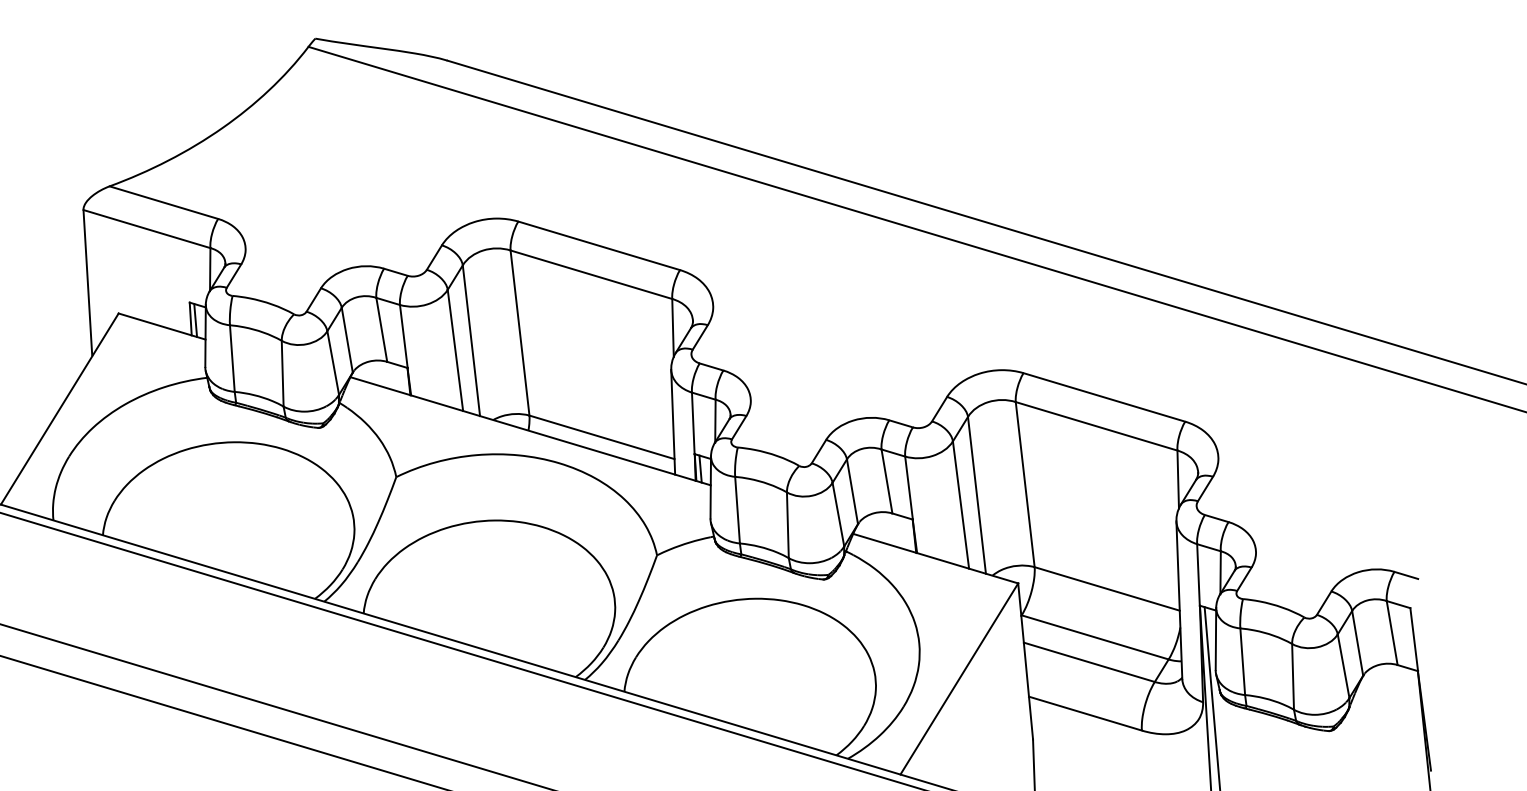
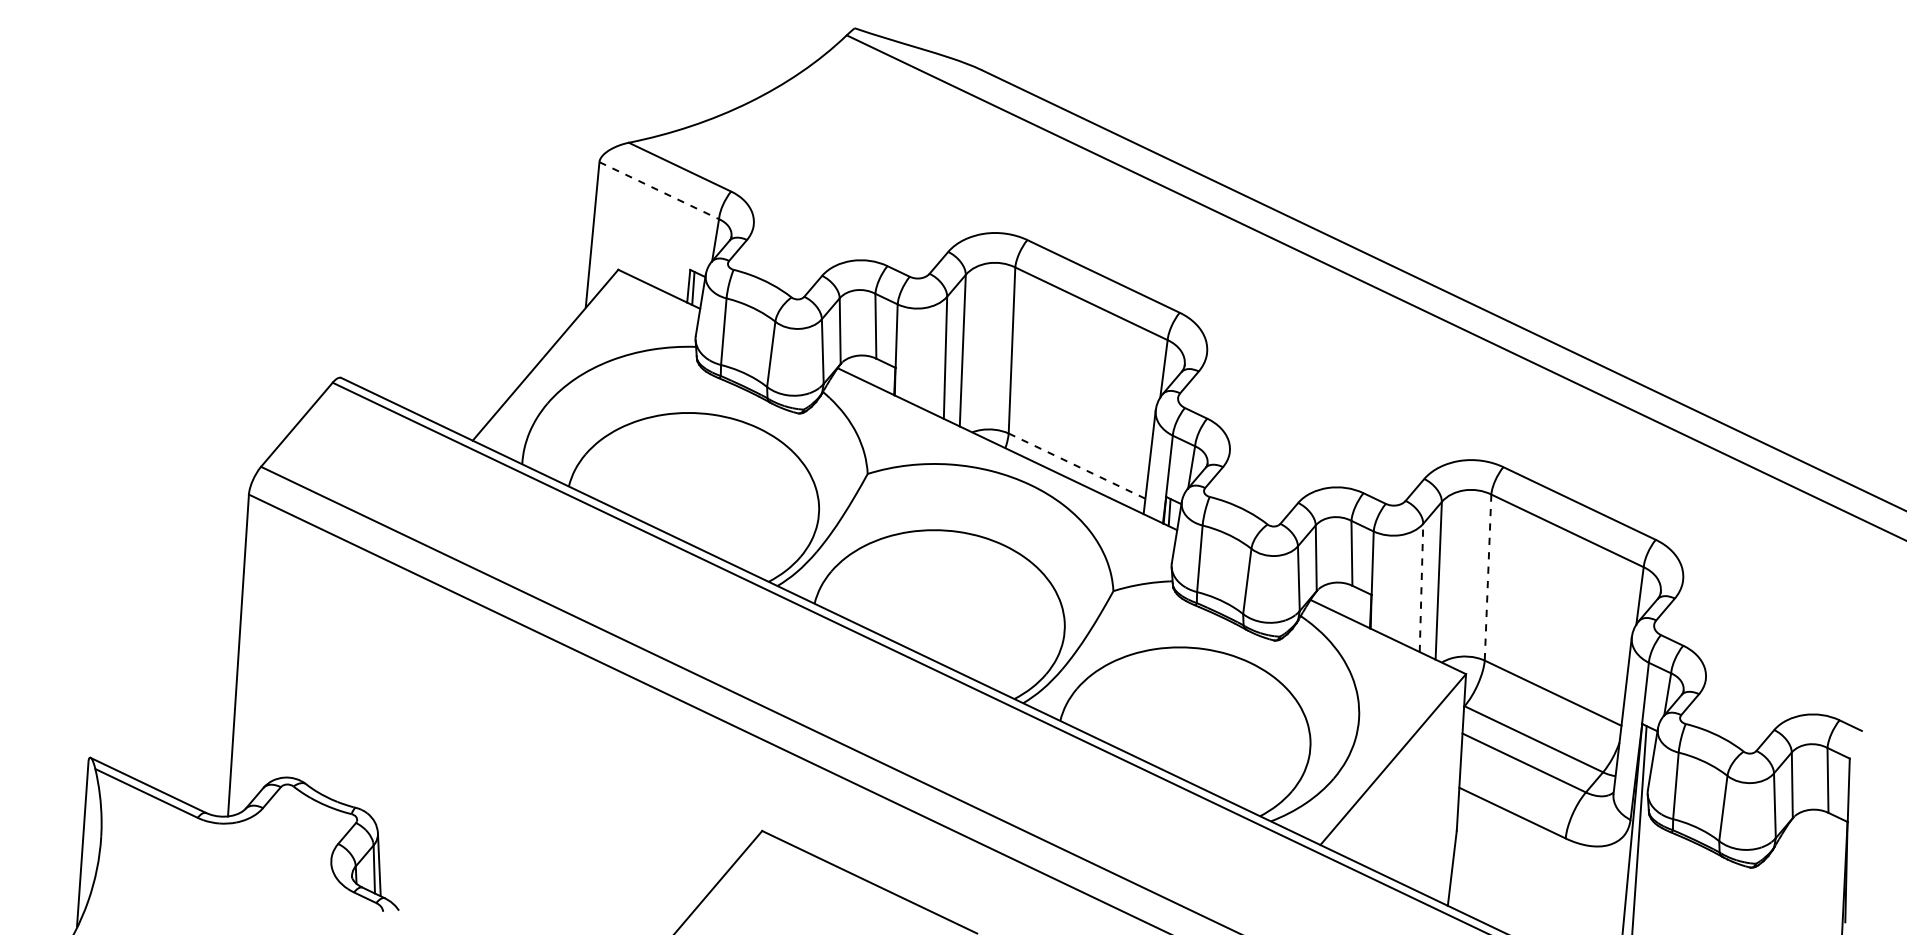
line: (147, 228) -> (659, 190), solid -> dashed
line: (602, 437) -> (1077, 466), solid -> dashed
line: (1025, 485) -> (1488, 578), solid -> dashed
line: (960, 504) -> (1421, 587), solid -> dashed

